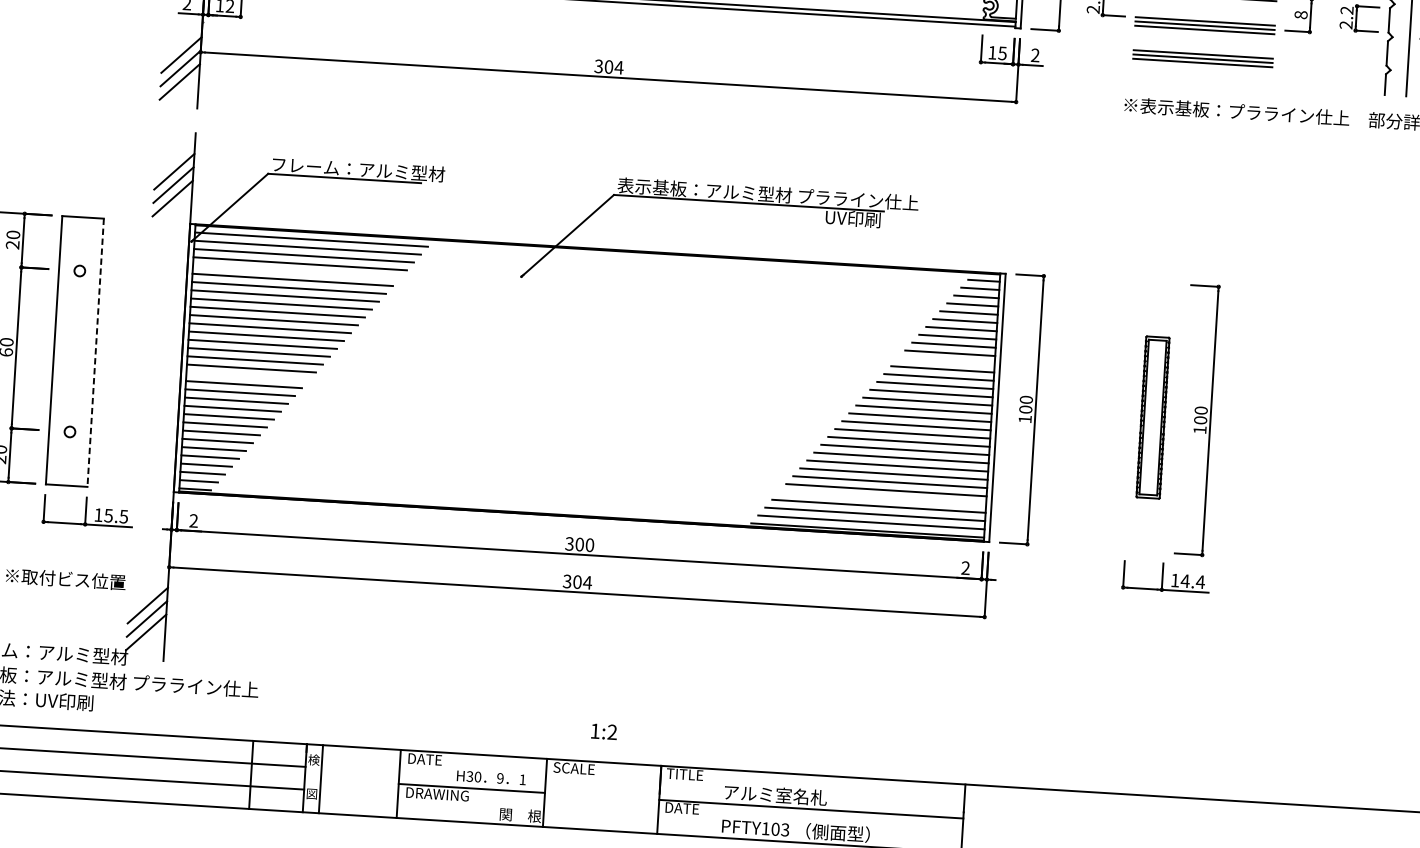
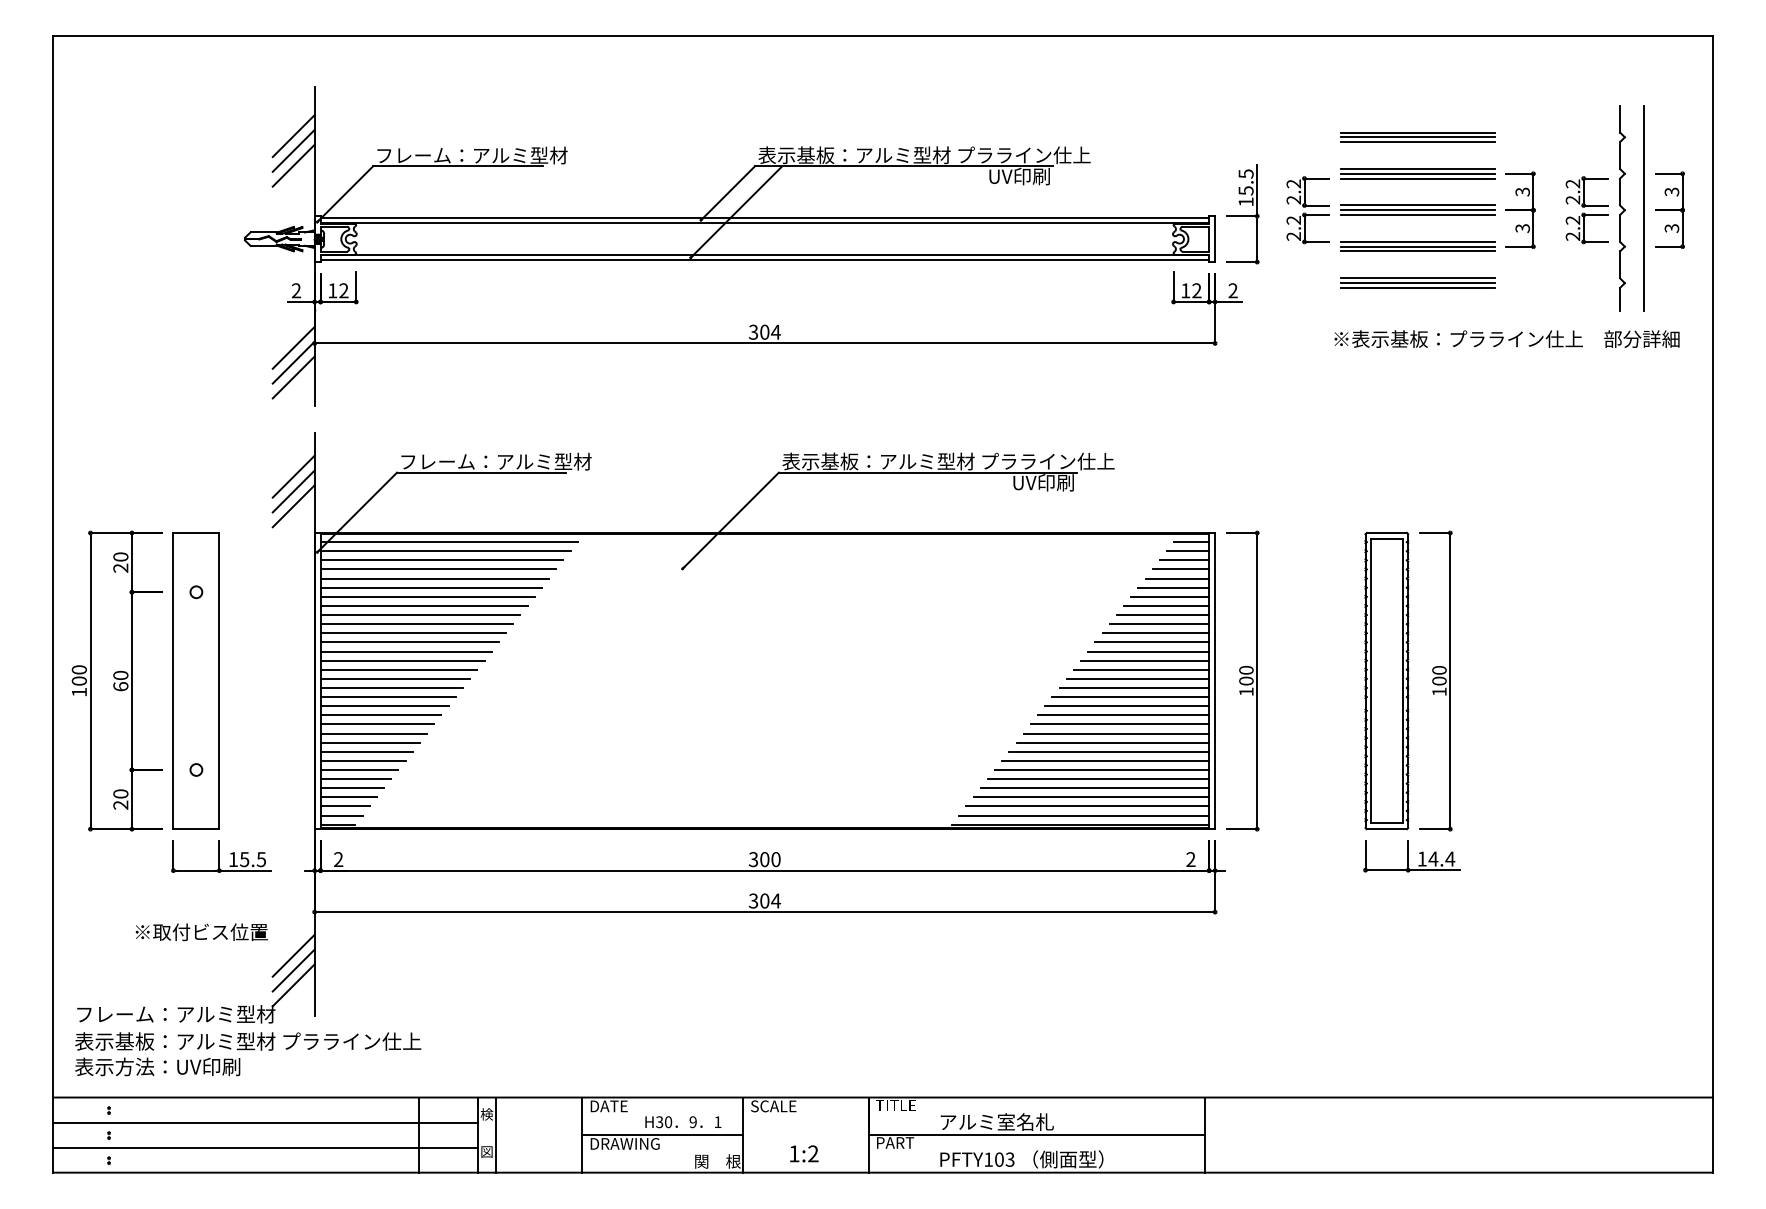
text: (1300, 15) -> (1522, 228), 8 -> 3
text: (1002, 53) -> (1196, 290), 15 -> 12
line: (296, 271) -> (434, 578), added
line: (95, 353) -> (219, 681), dashed -> solid
line: (946, 361) -> (1155, 633), added
line: (247, 376) -> (387, 697), added
part: (1152, 417) -> (1386, 681), size x1.67
line: (882, 498) -> (1094, 788), added
text: (604, 731) -> (804, 1153), moved
text: (683, 808) -> (896, 1142), DATE -> PART

